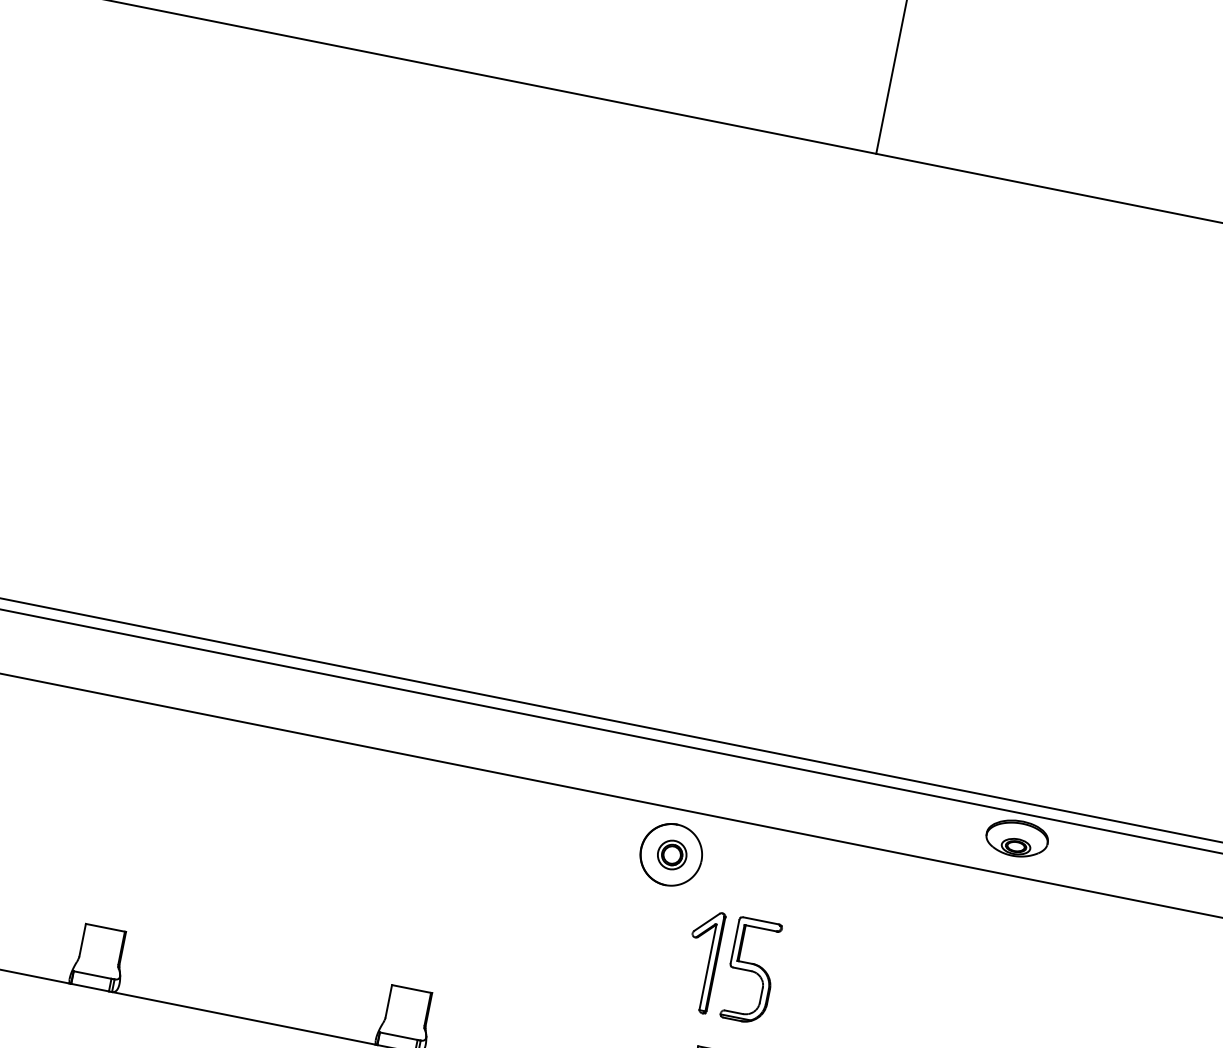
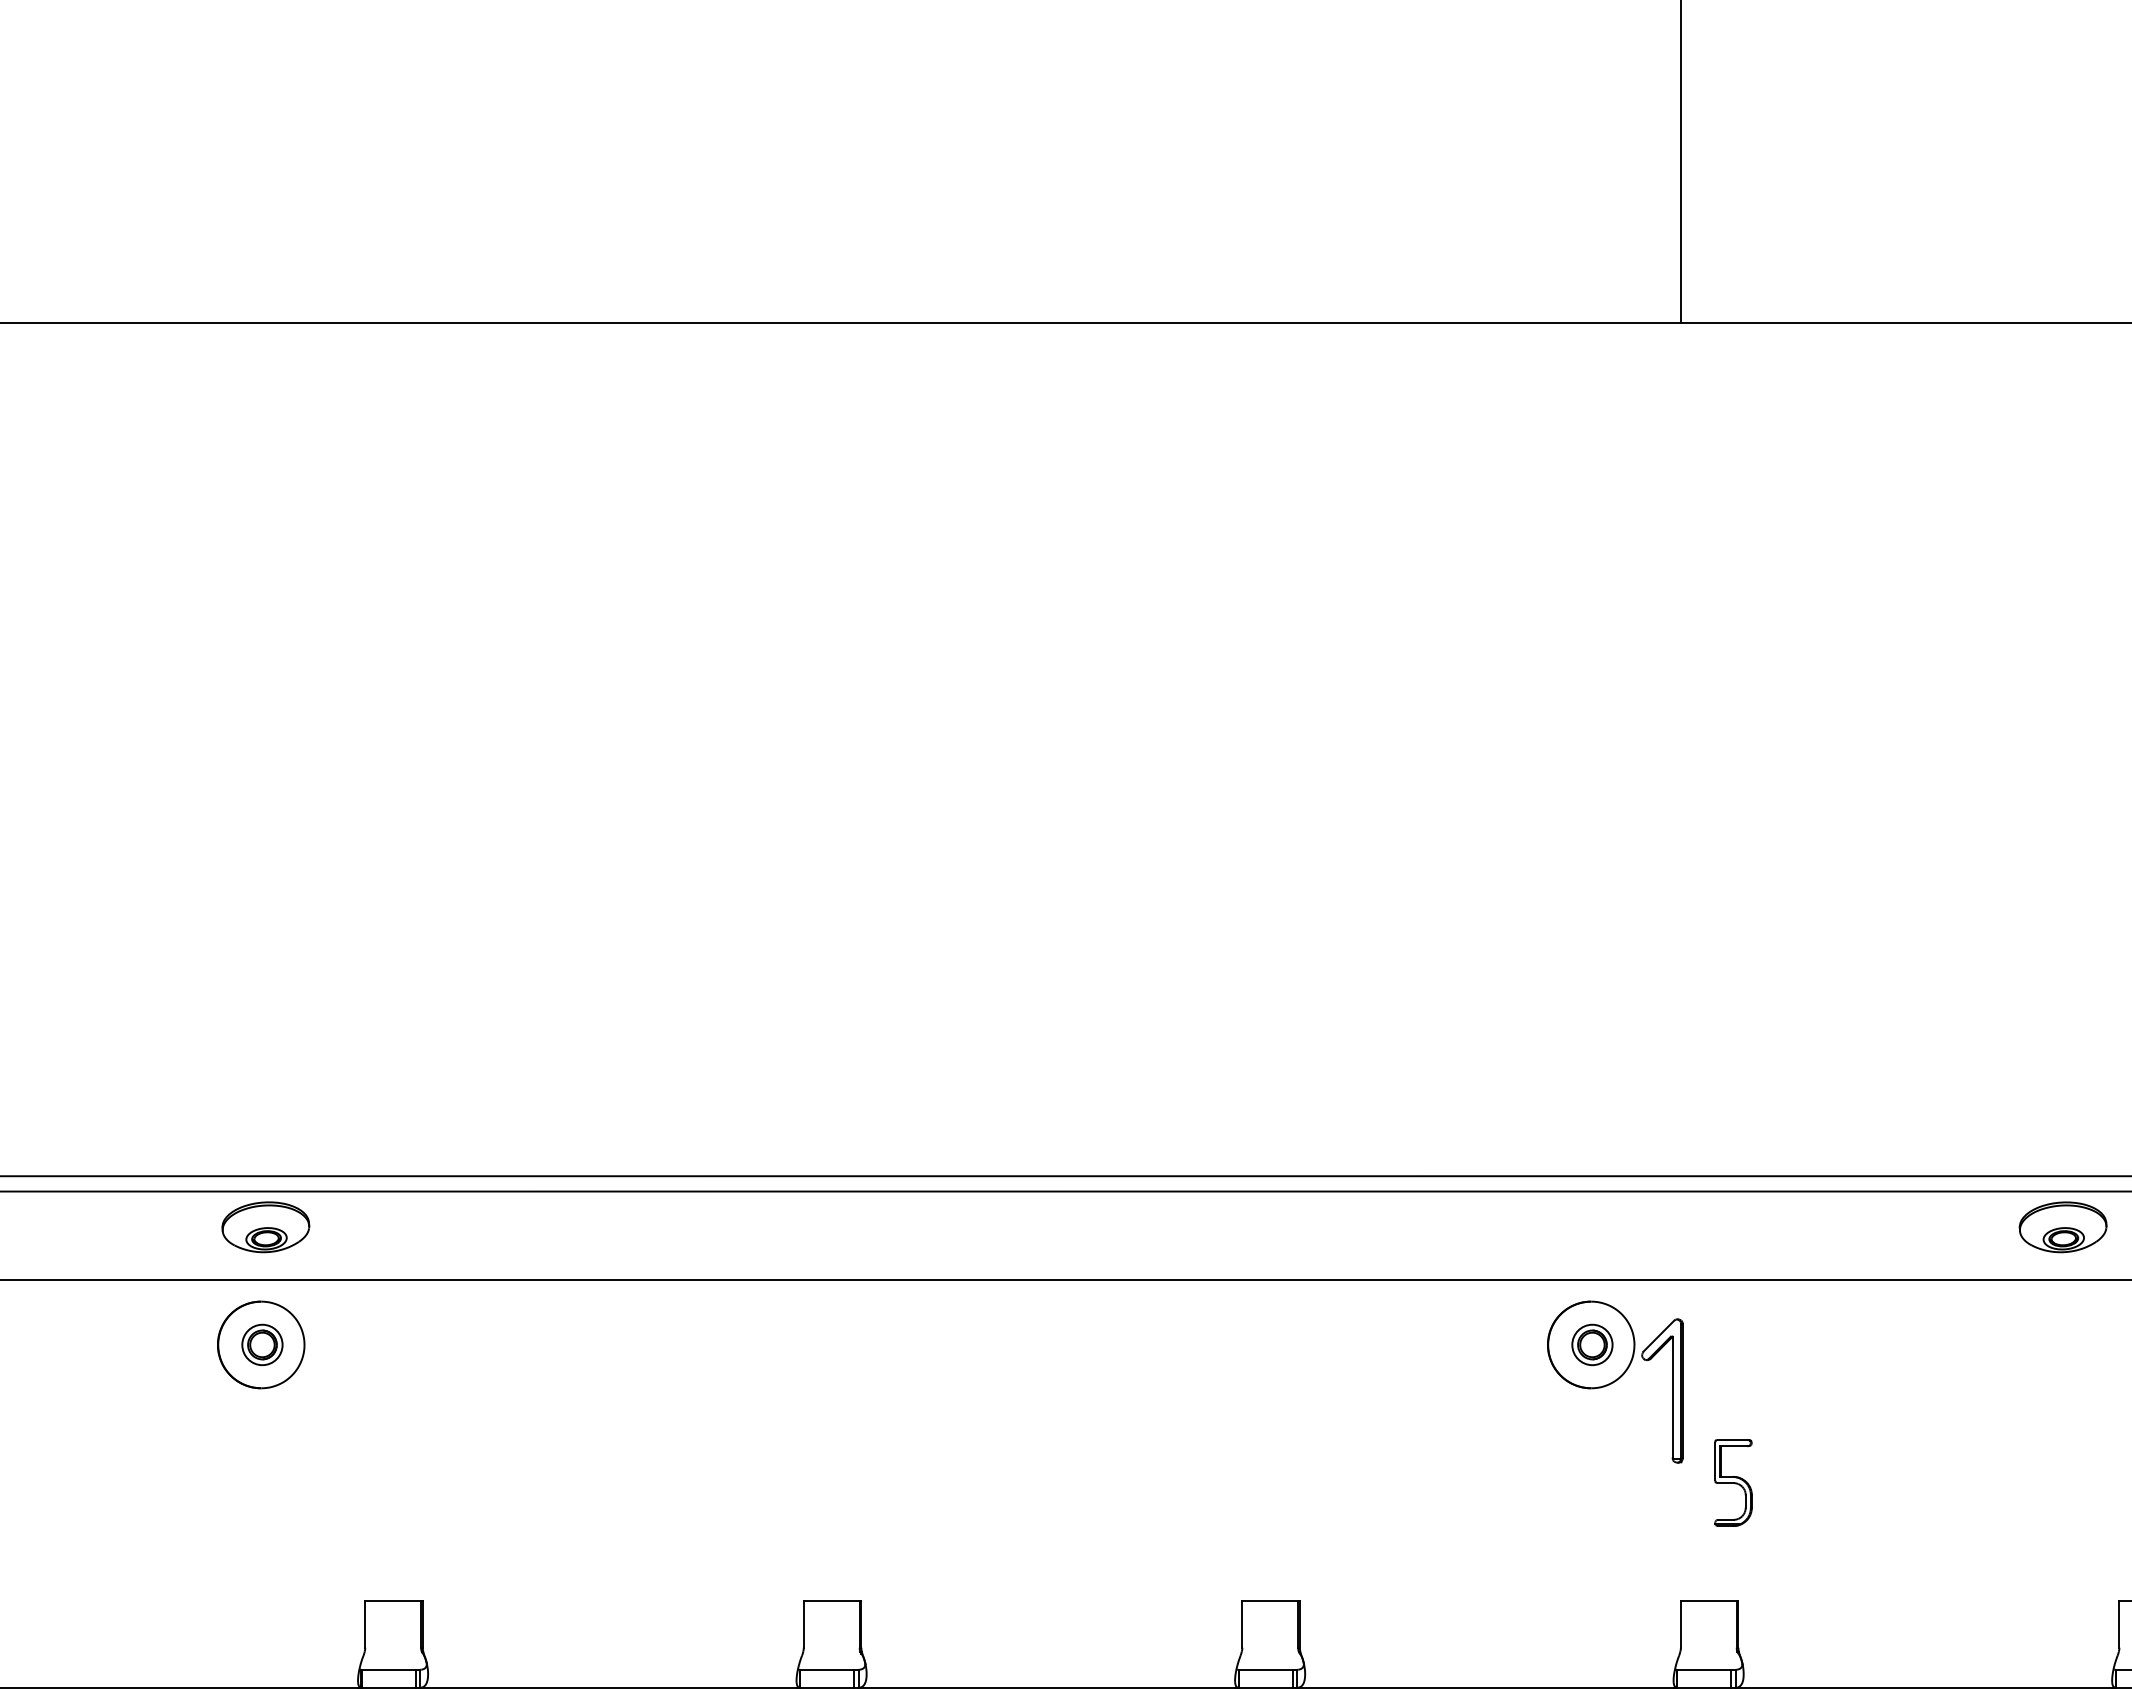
part: (708, 962) -> (1672, 1390), moved
part: (751, 970) -> (1733, 1482), size x0.6

